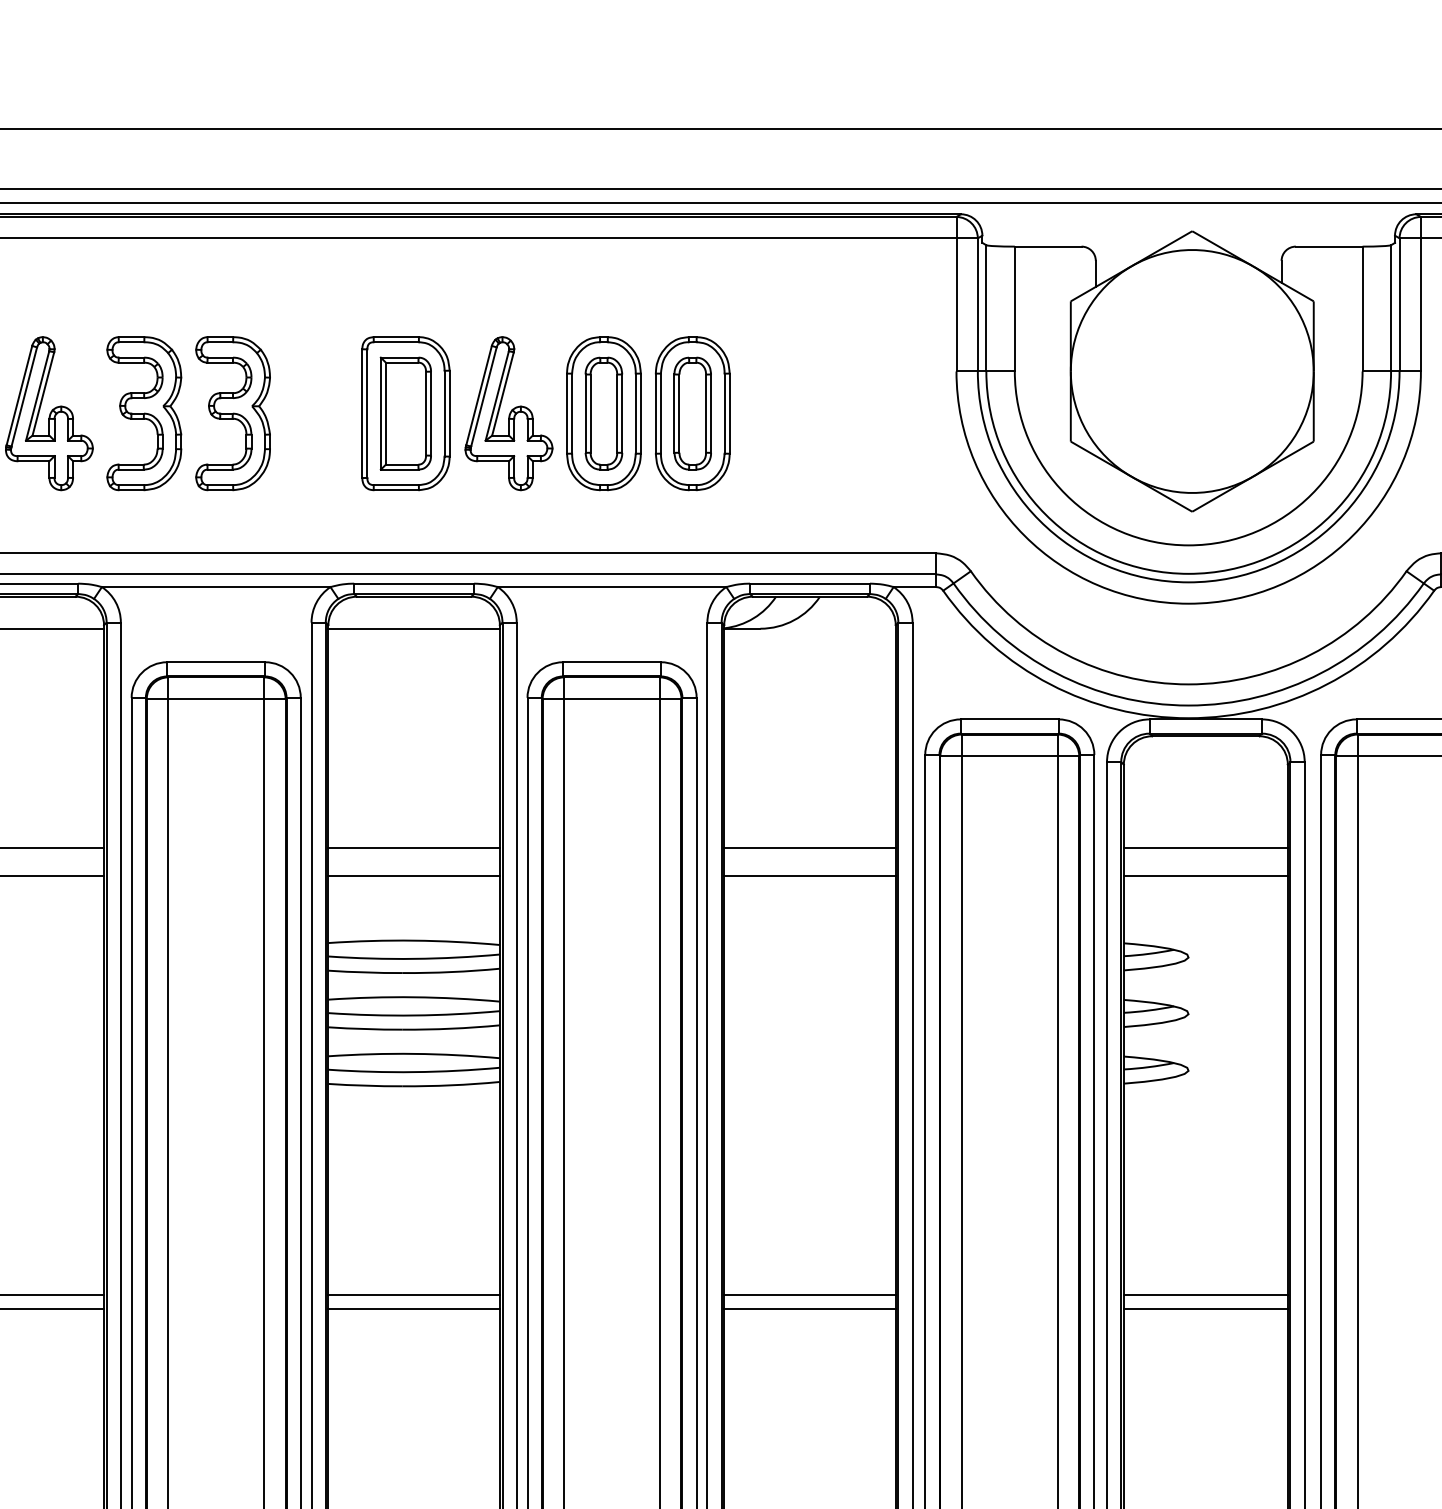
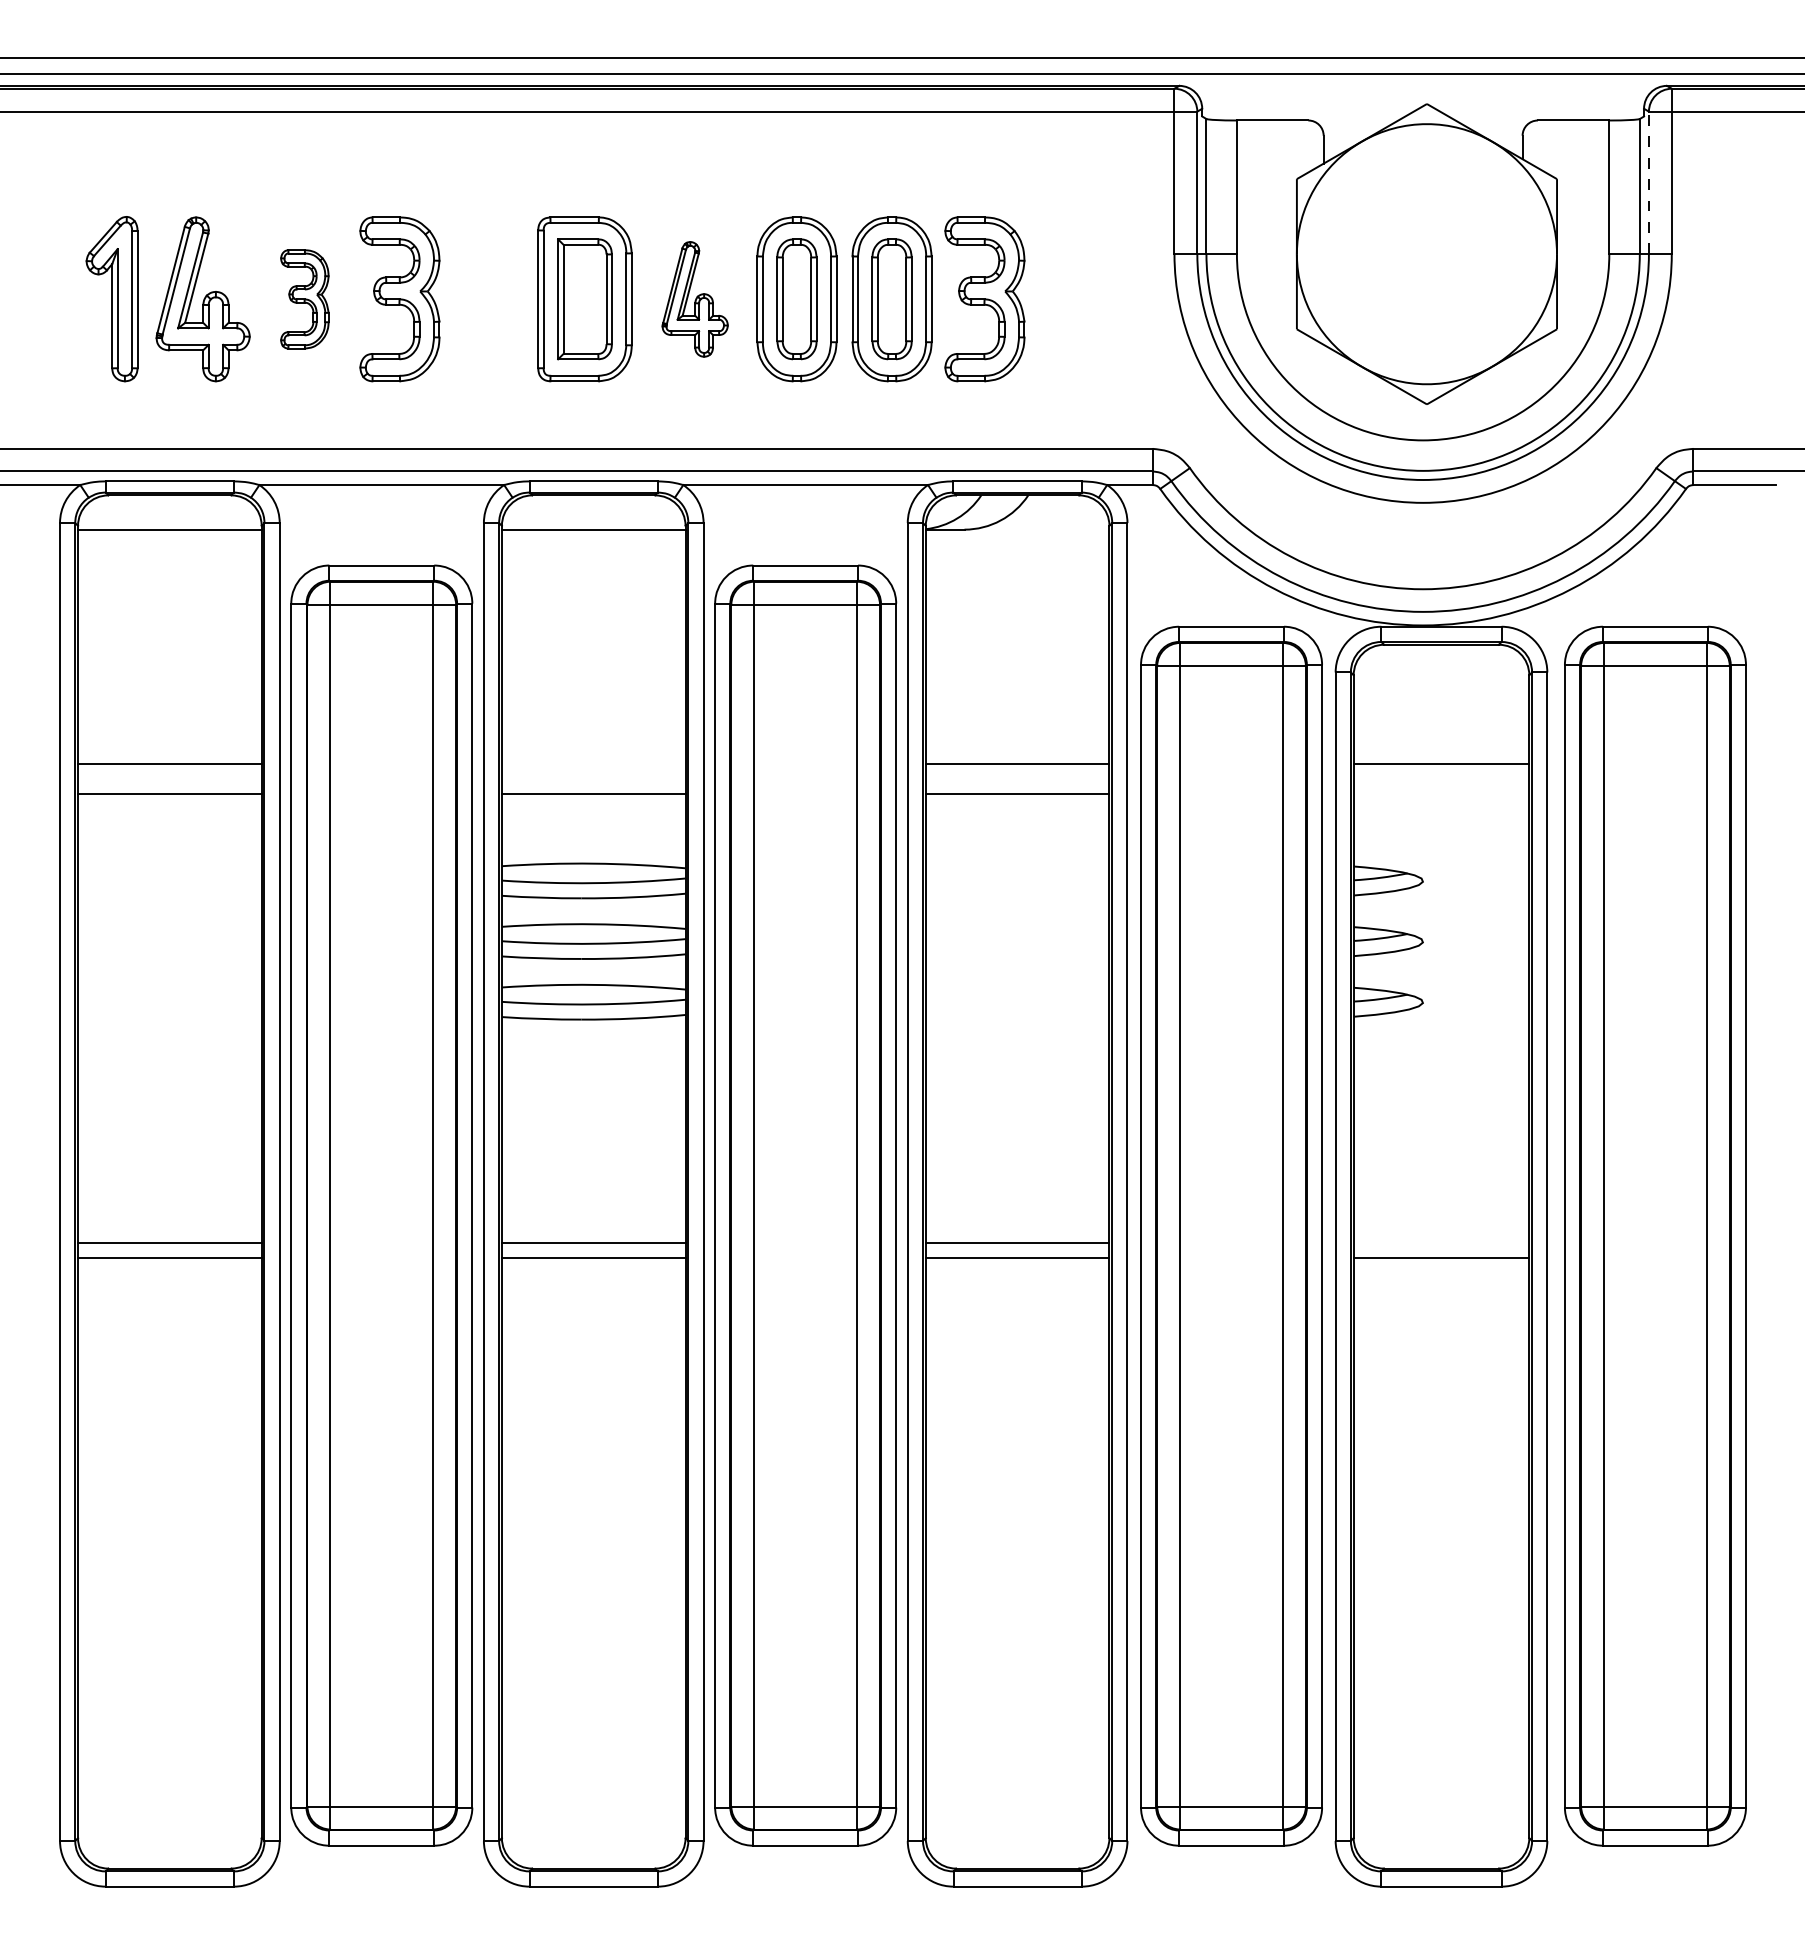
line: (1399, 304) -> (1648, 182), solid -> dashed
part: (144, 413) -> (304, 299), size x0.6
part: (508, 413) -> (694, 299), size x0.7
part: (779, 413) -> (984, 299), added
line: (413, 847) -> (593, 763), removed
line: (1205, 876) -> (1441, 794), removed
line: (1205, 1294) -> (1441, 1242), removed

